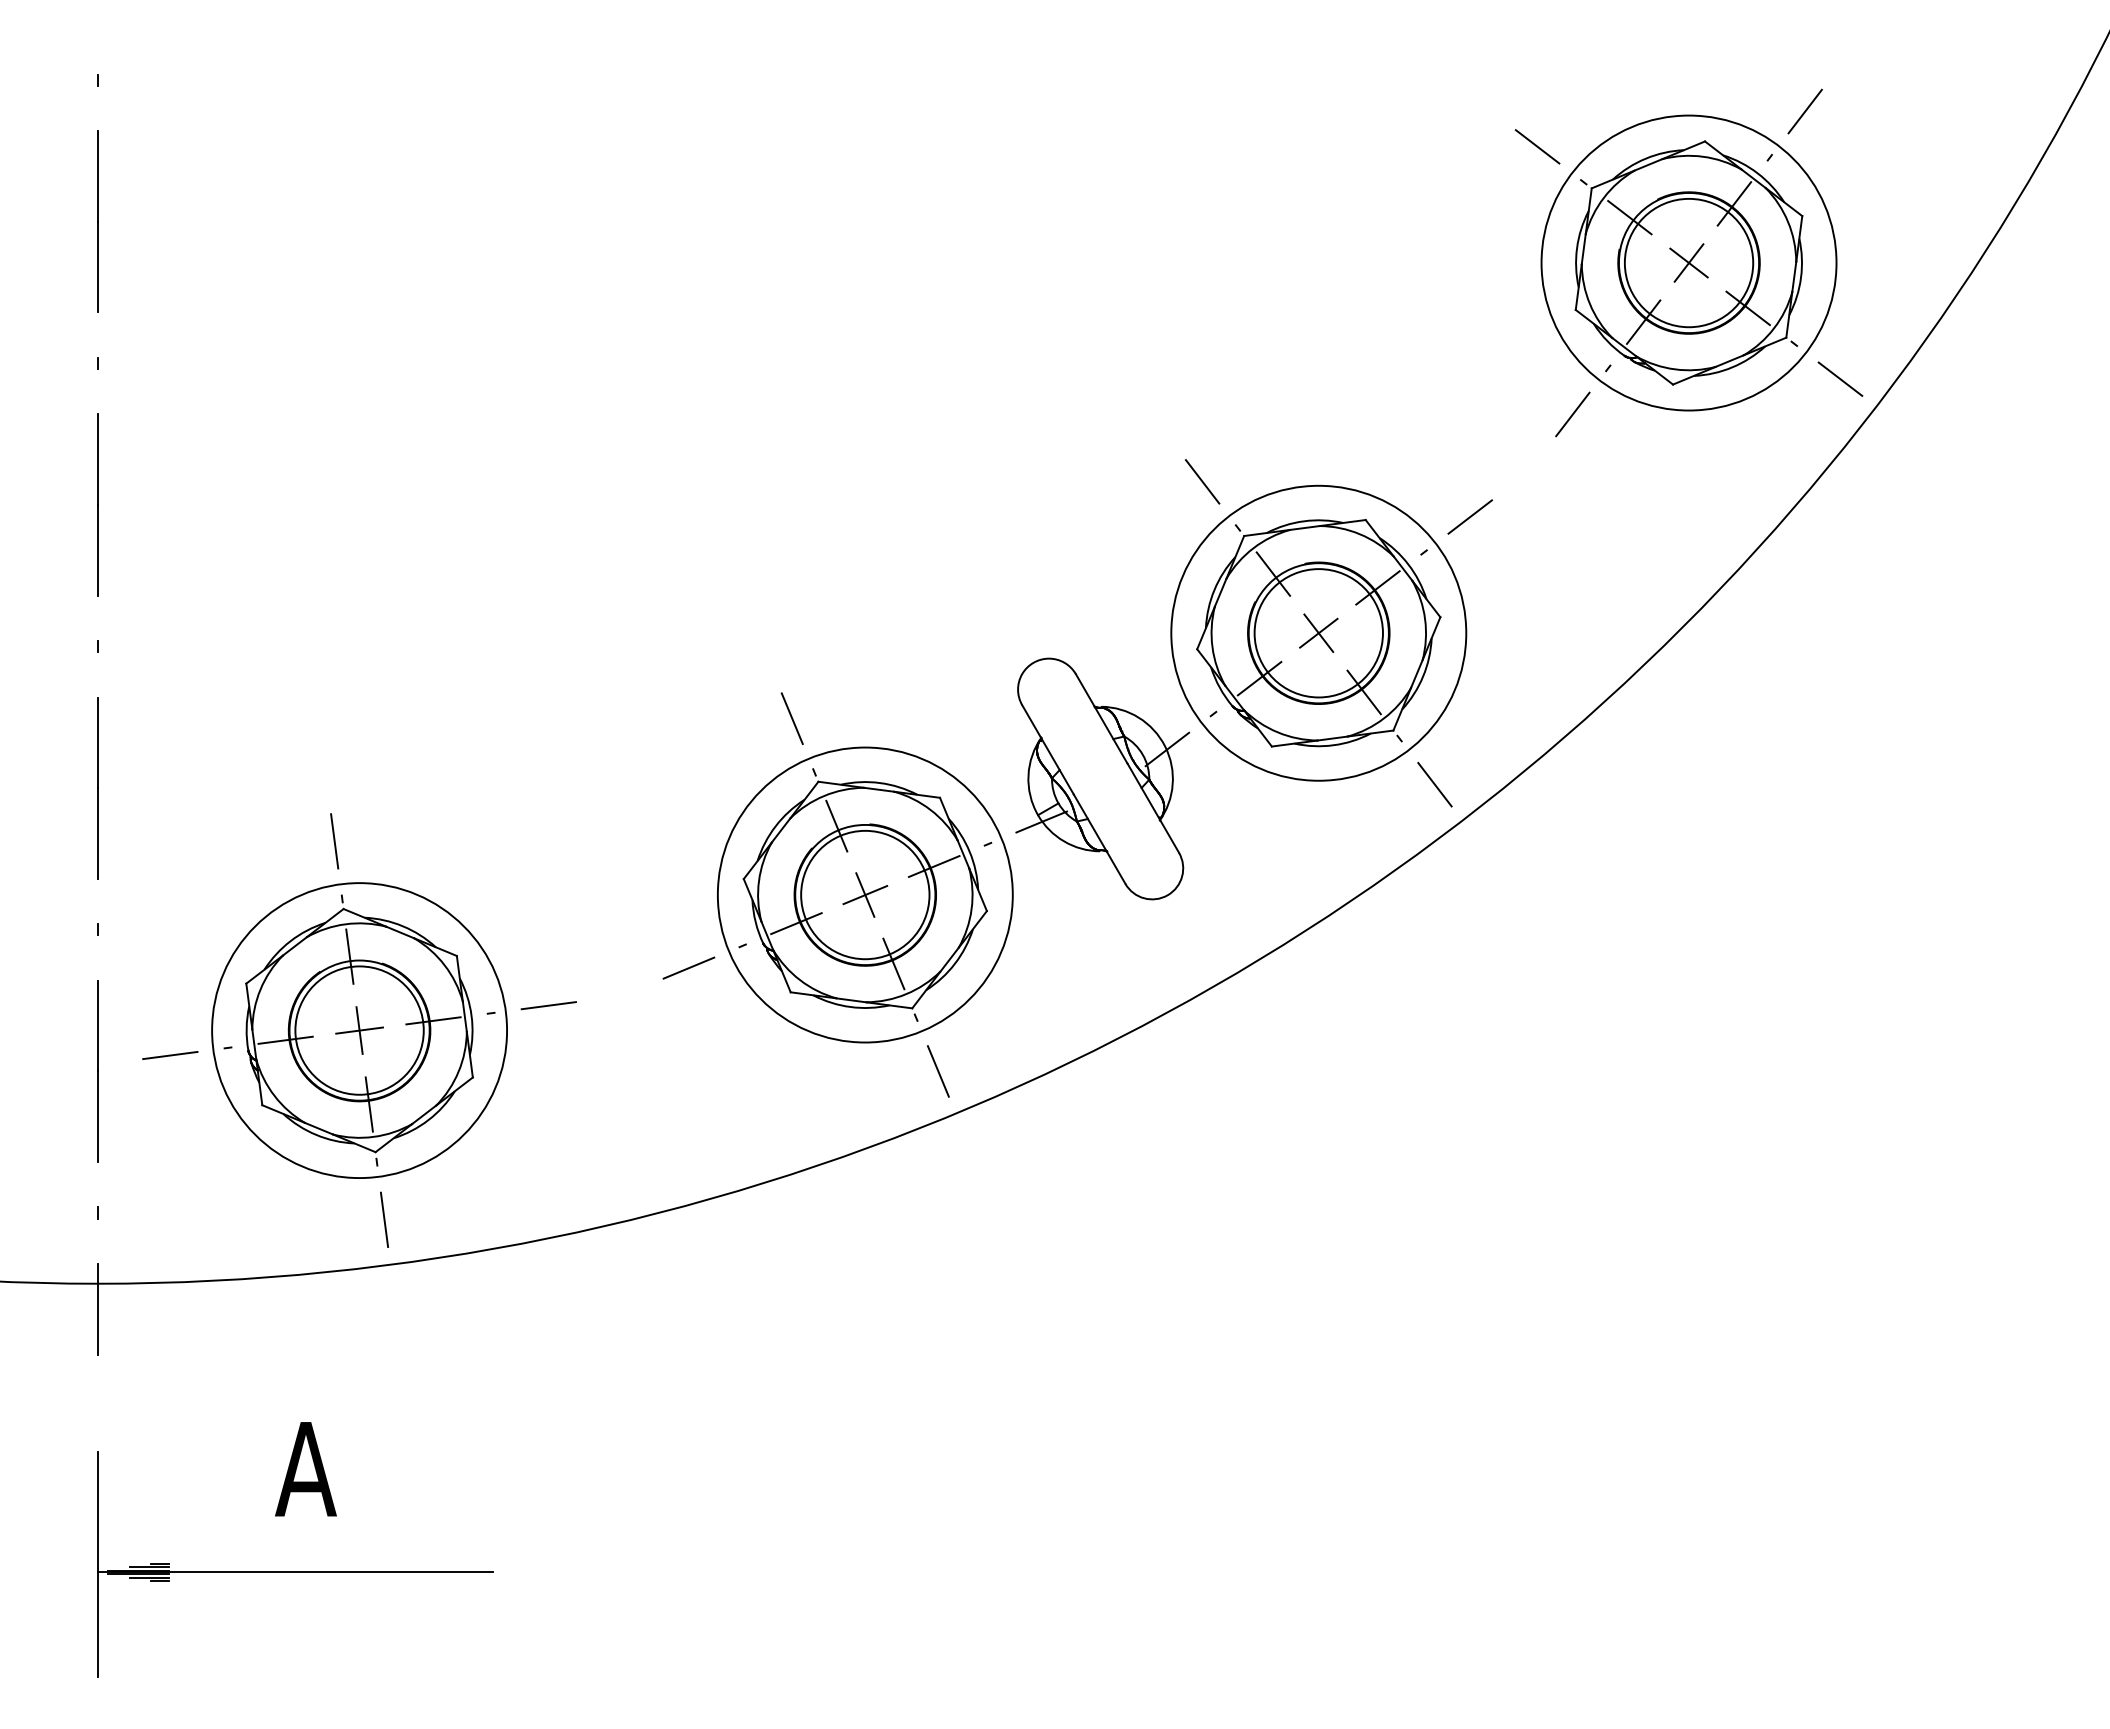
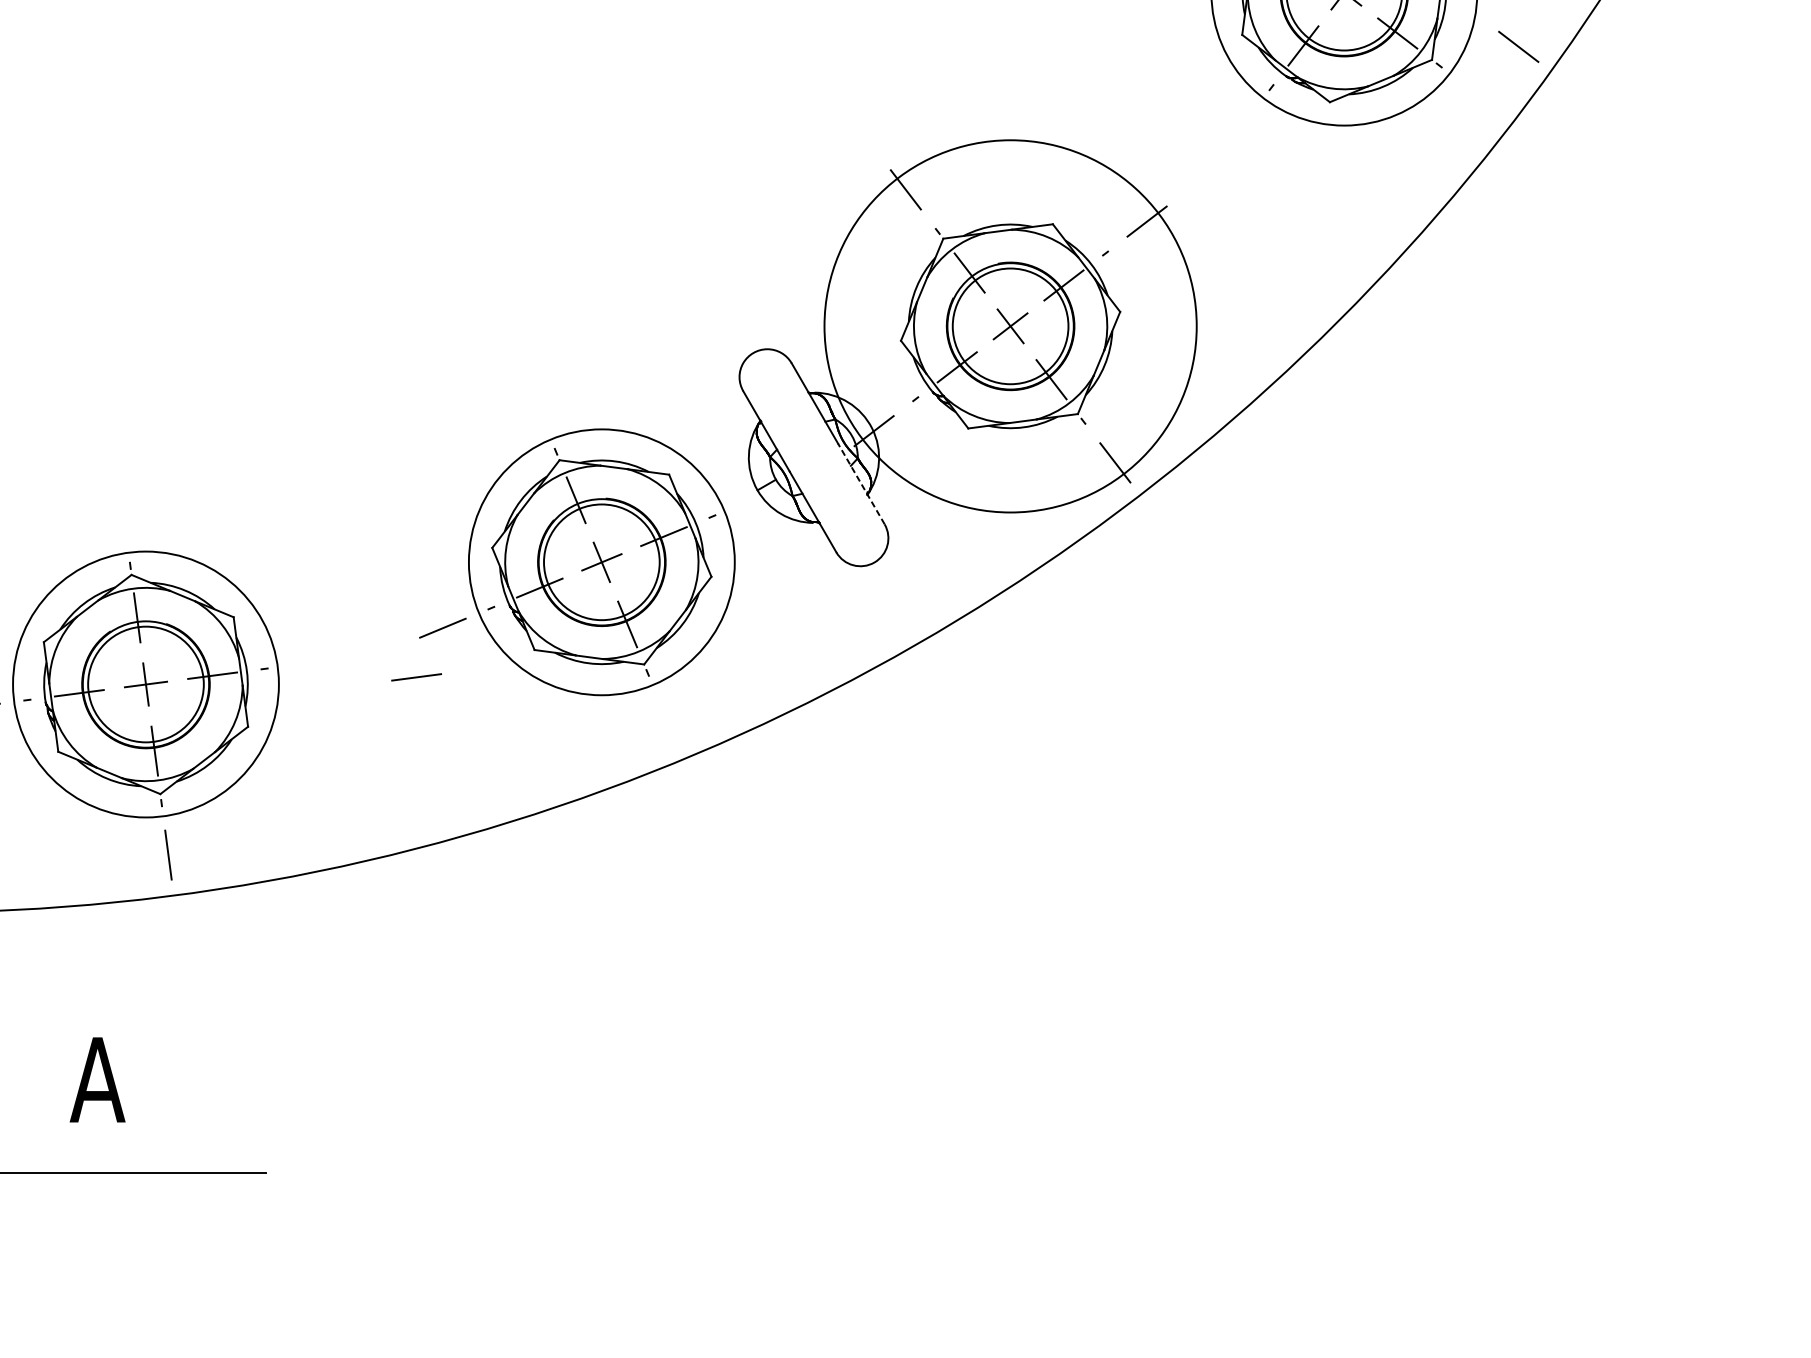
line: (1840, 378) -> (1518, 46), moved
line: (1572, 414) -> (1239, 129), removed
circle: (1318, 632) -> (1010, 325), size x1.4
line: (791, 718) -> (535, 403), removed
line: (1153, 808) -> (861, 484), solid -> dashed
line: (1041, 821) -> (760, 496), removed
line: (334, 841) -> (123, 514), removed
line: (548, 1005) -> (416, 677), moved
line: (938, 1071) -> (667, 721), removed

